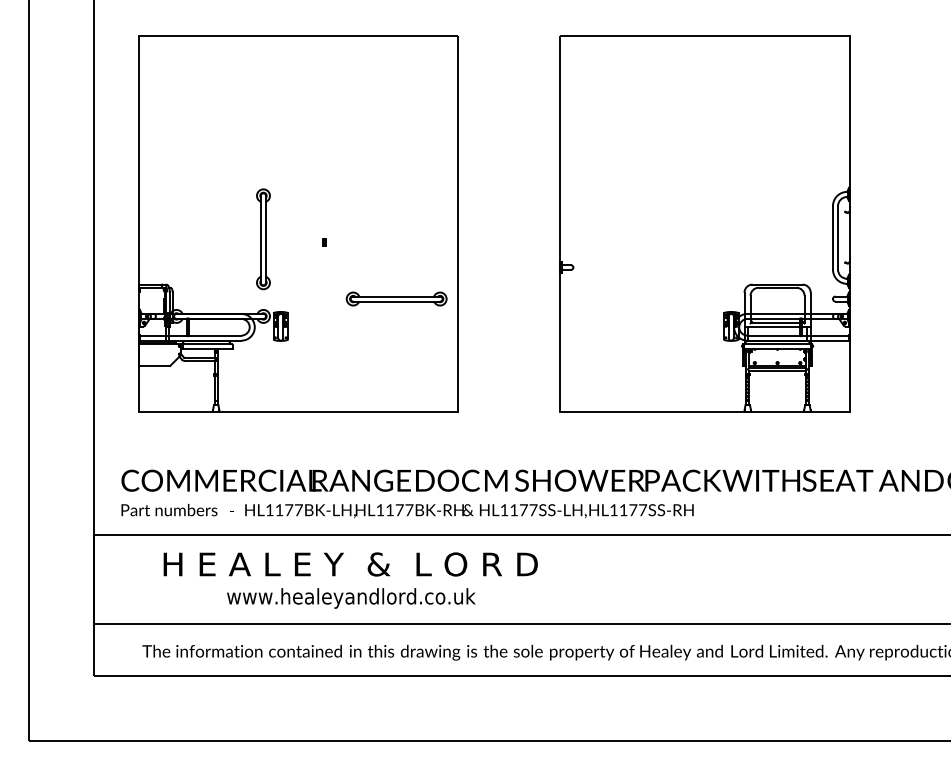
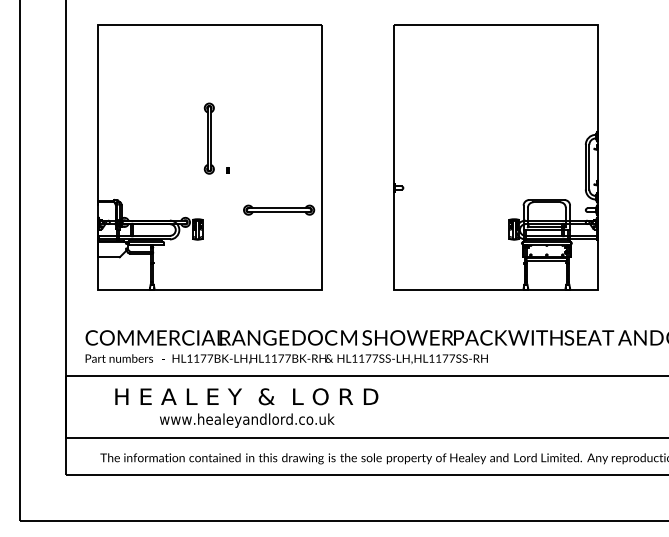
part: (263, 239) -> (209, 138), moved

